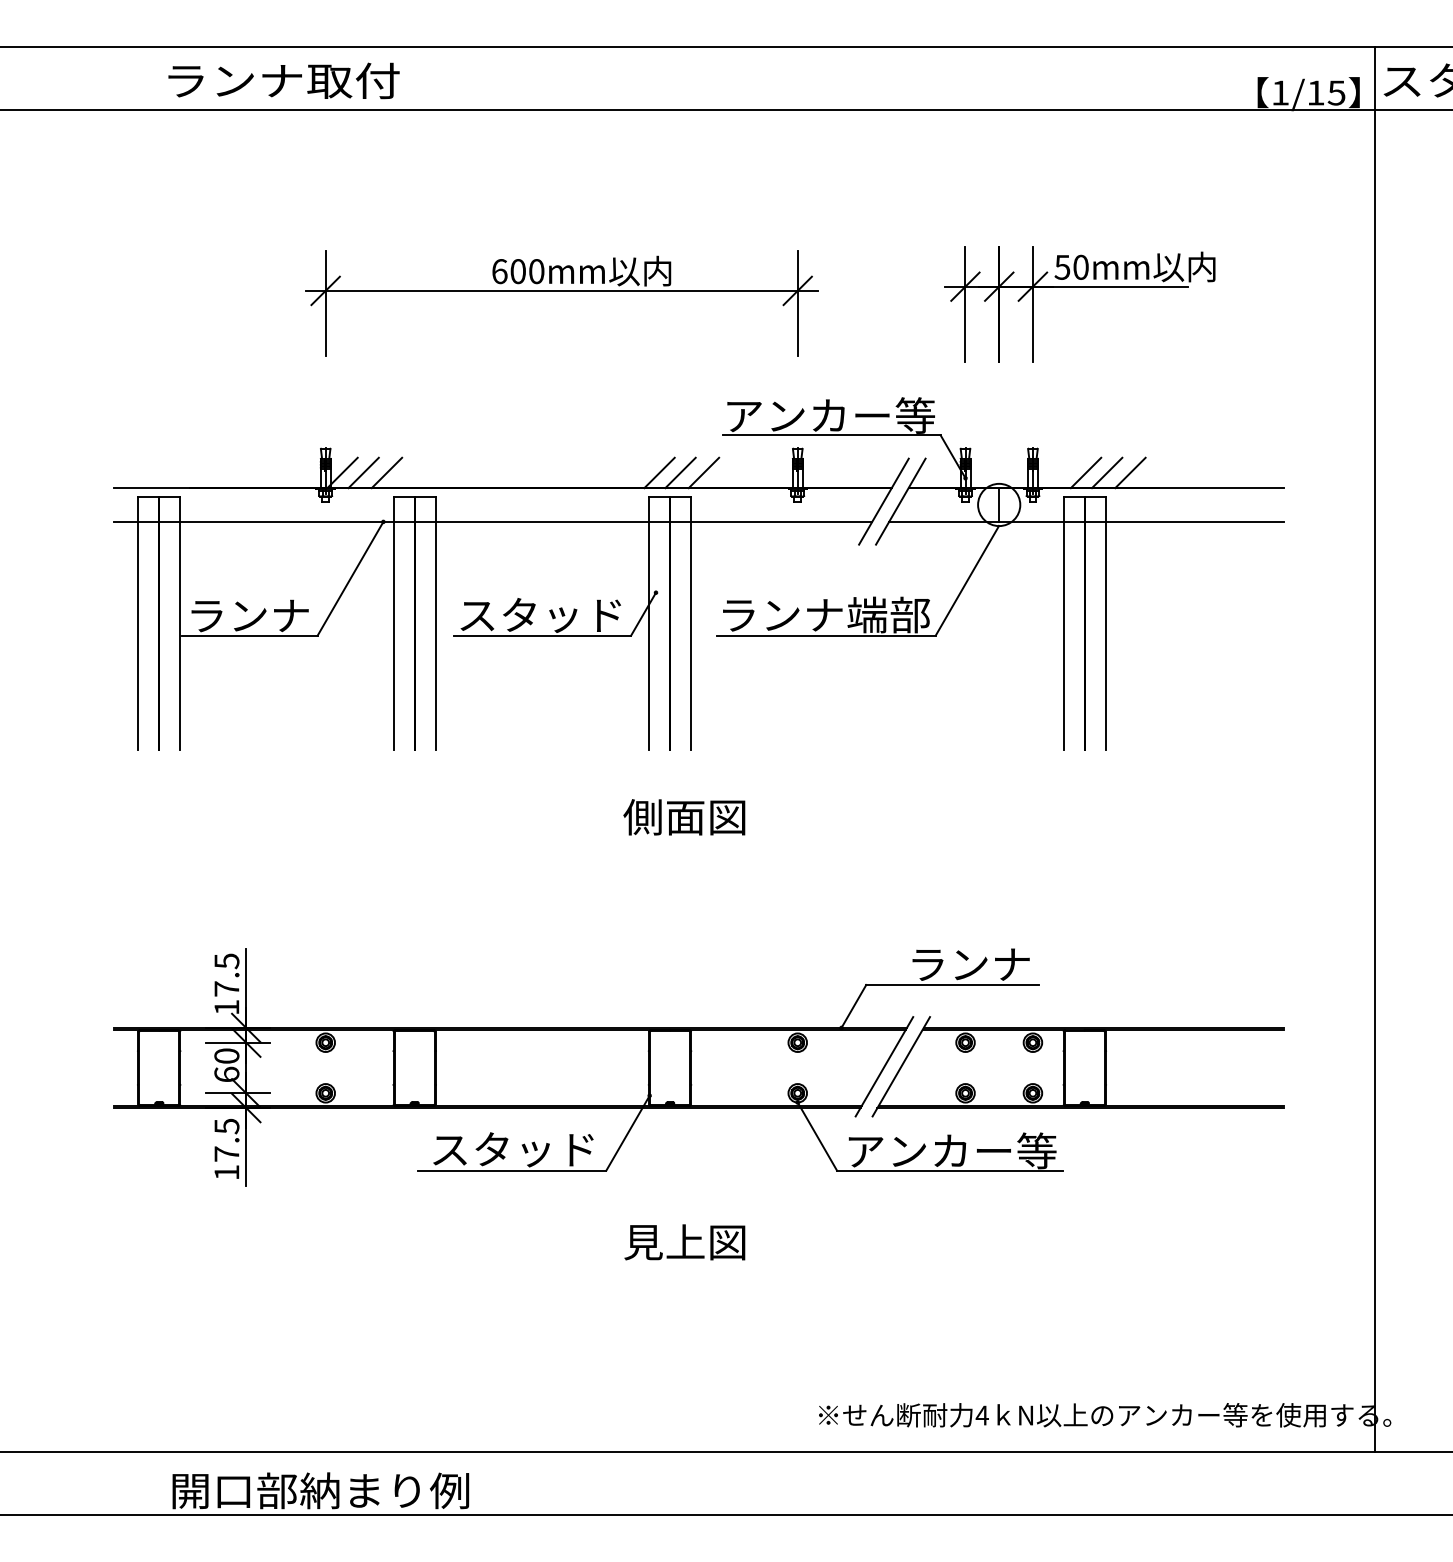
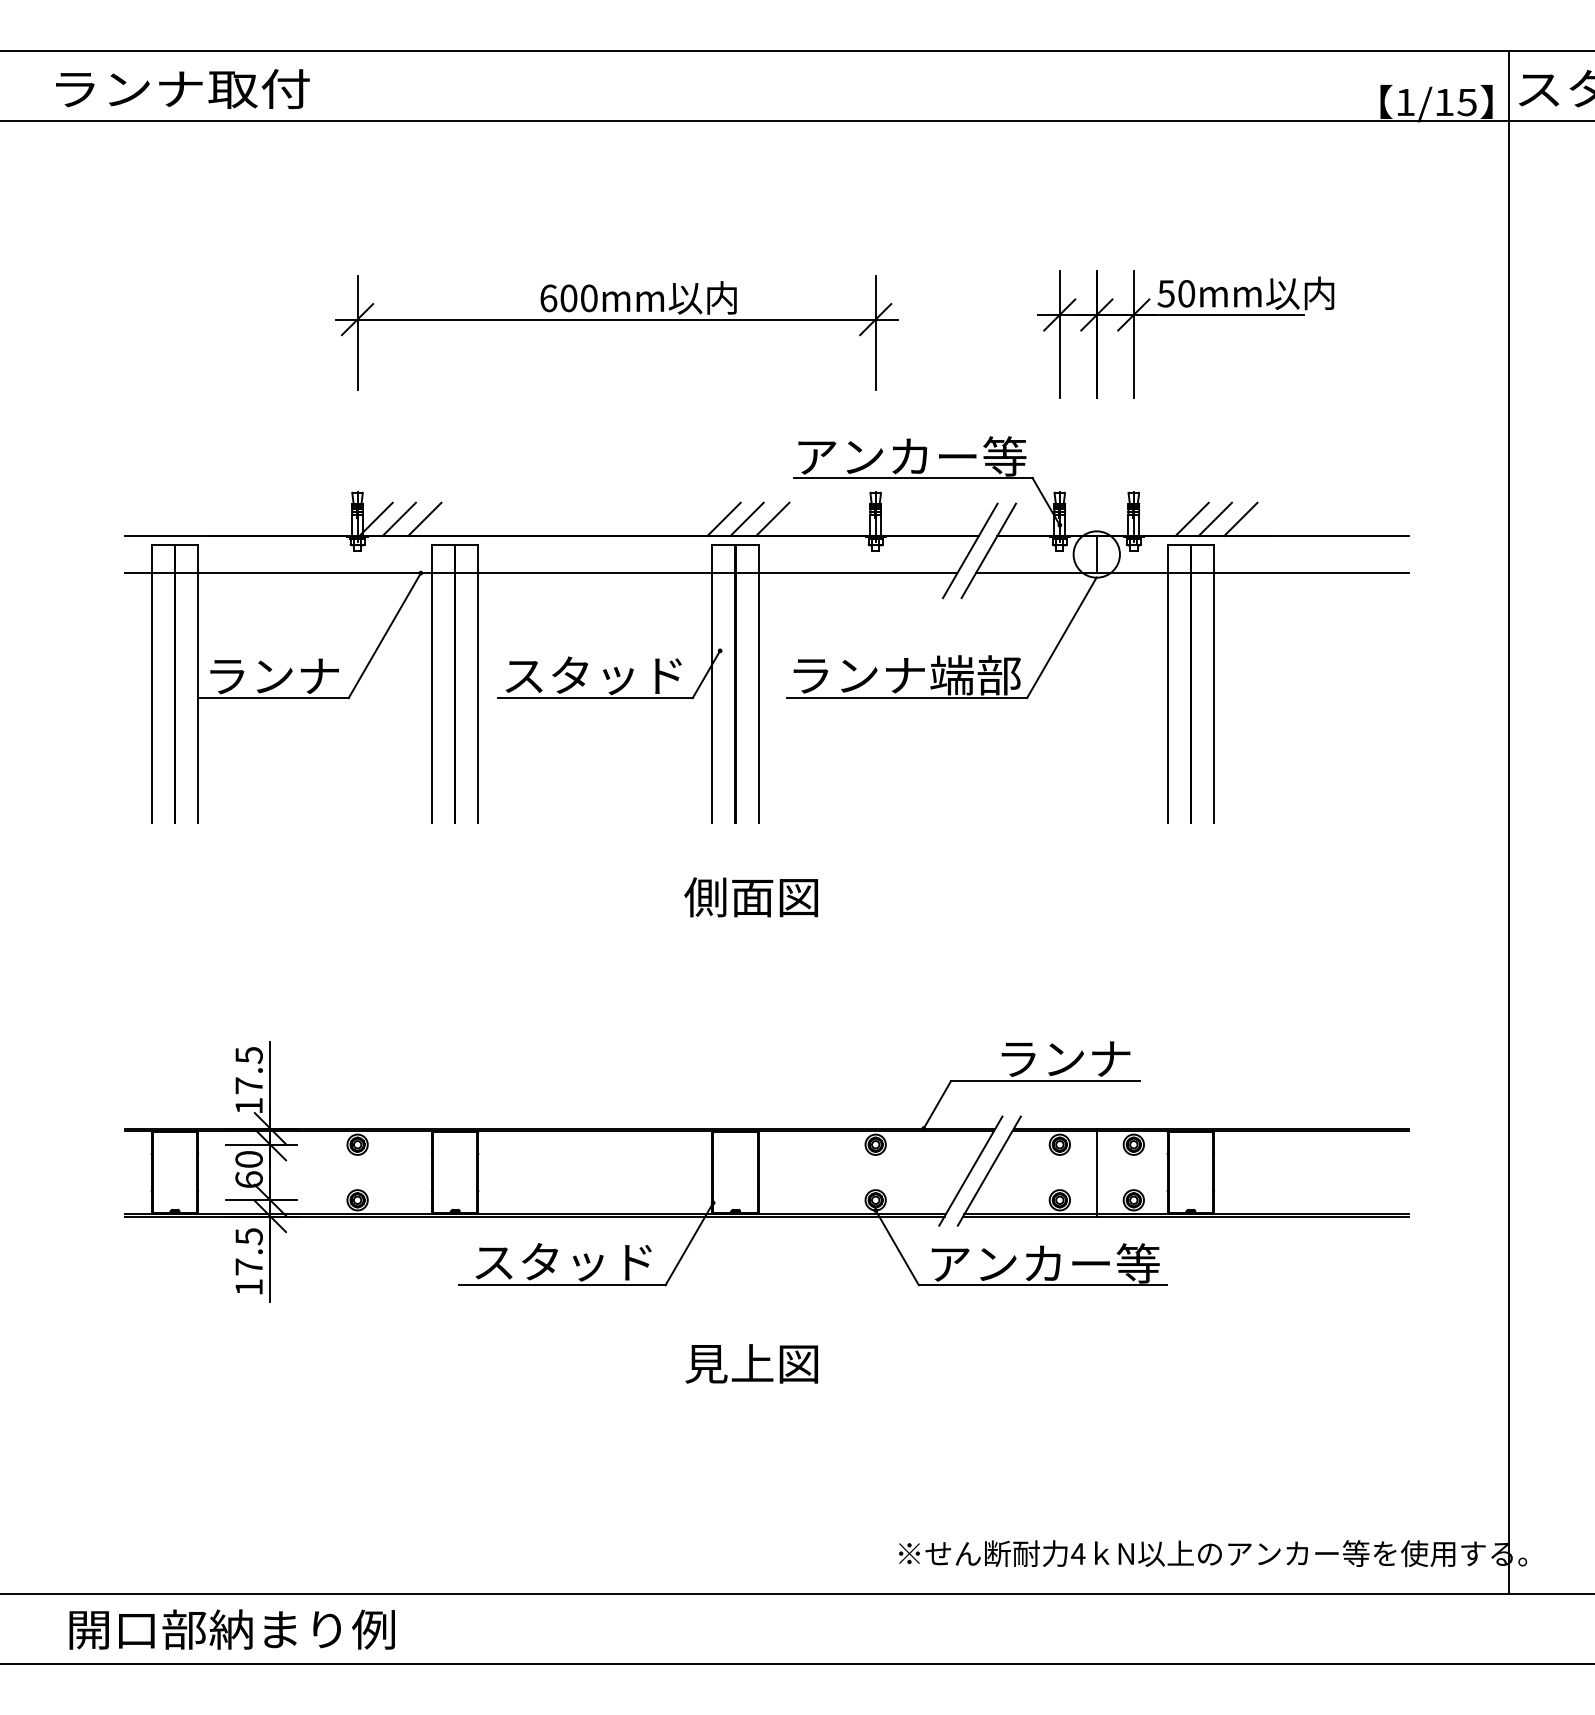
text: (283, 81) -> (182, 89), moved
line: (998, 1067) -> (1096, 1172), added
text: (320, 1490) -> (231, 1629), moved

